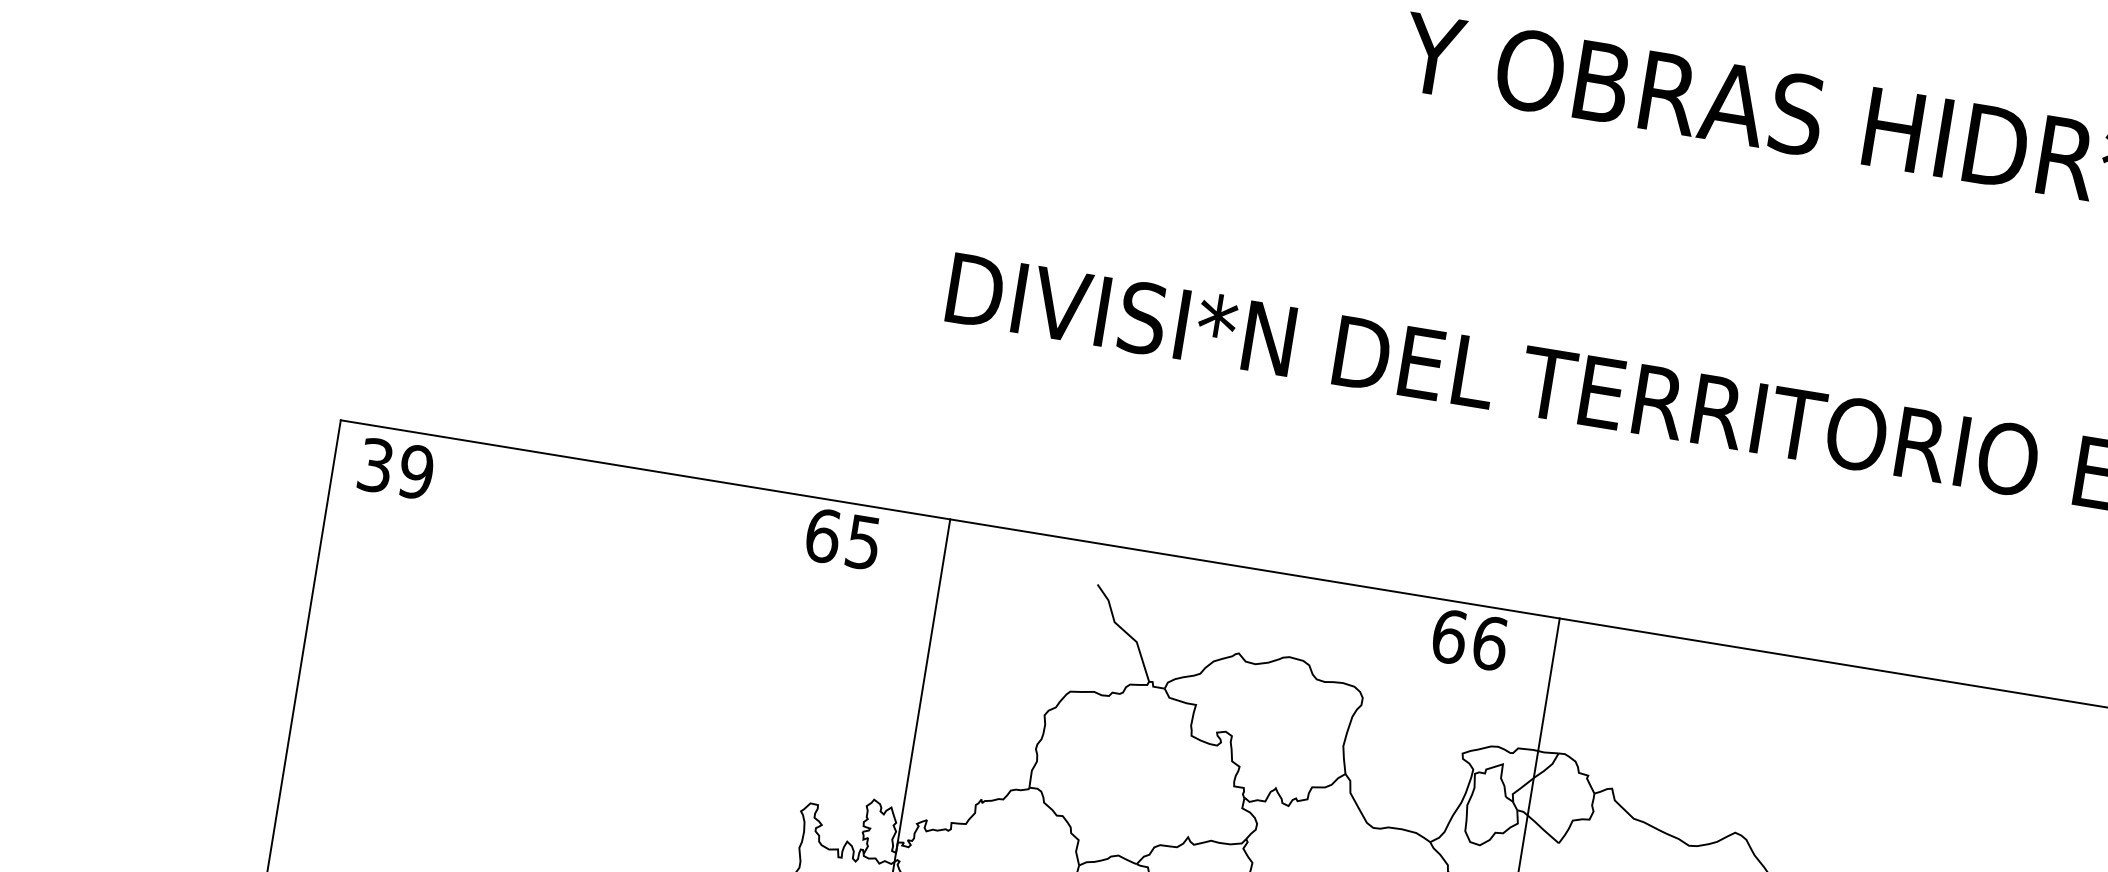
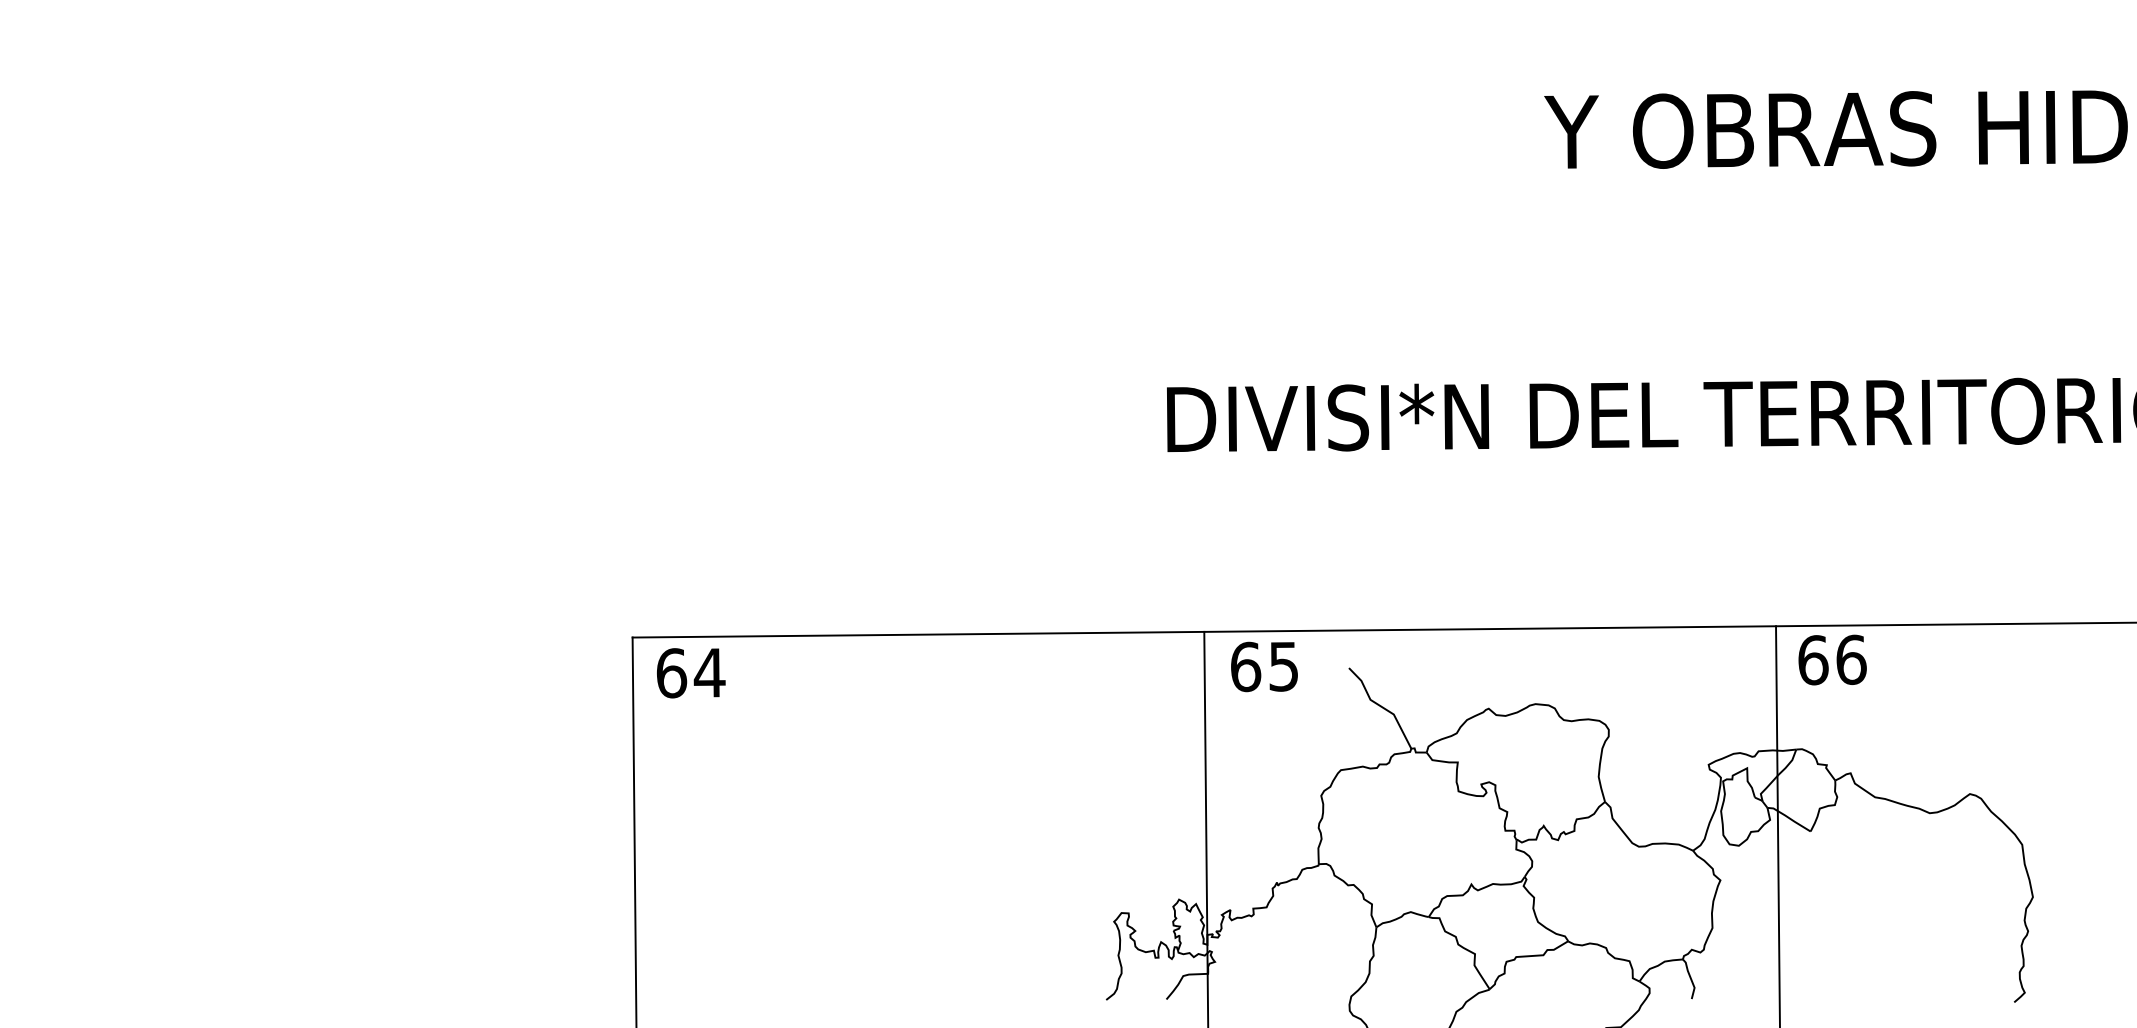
text: (395, 468) -> (690, 672), 39 -> 64
text: (842, 538) -> (1264, 666), moved
text: (1470, 639) -> (1832, 659), moved

